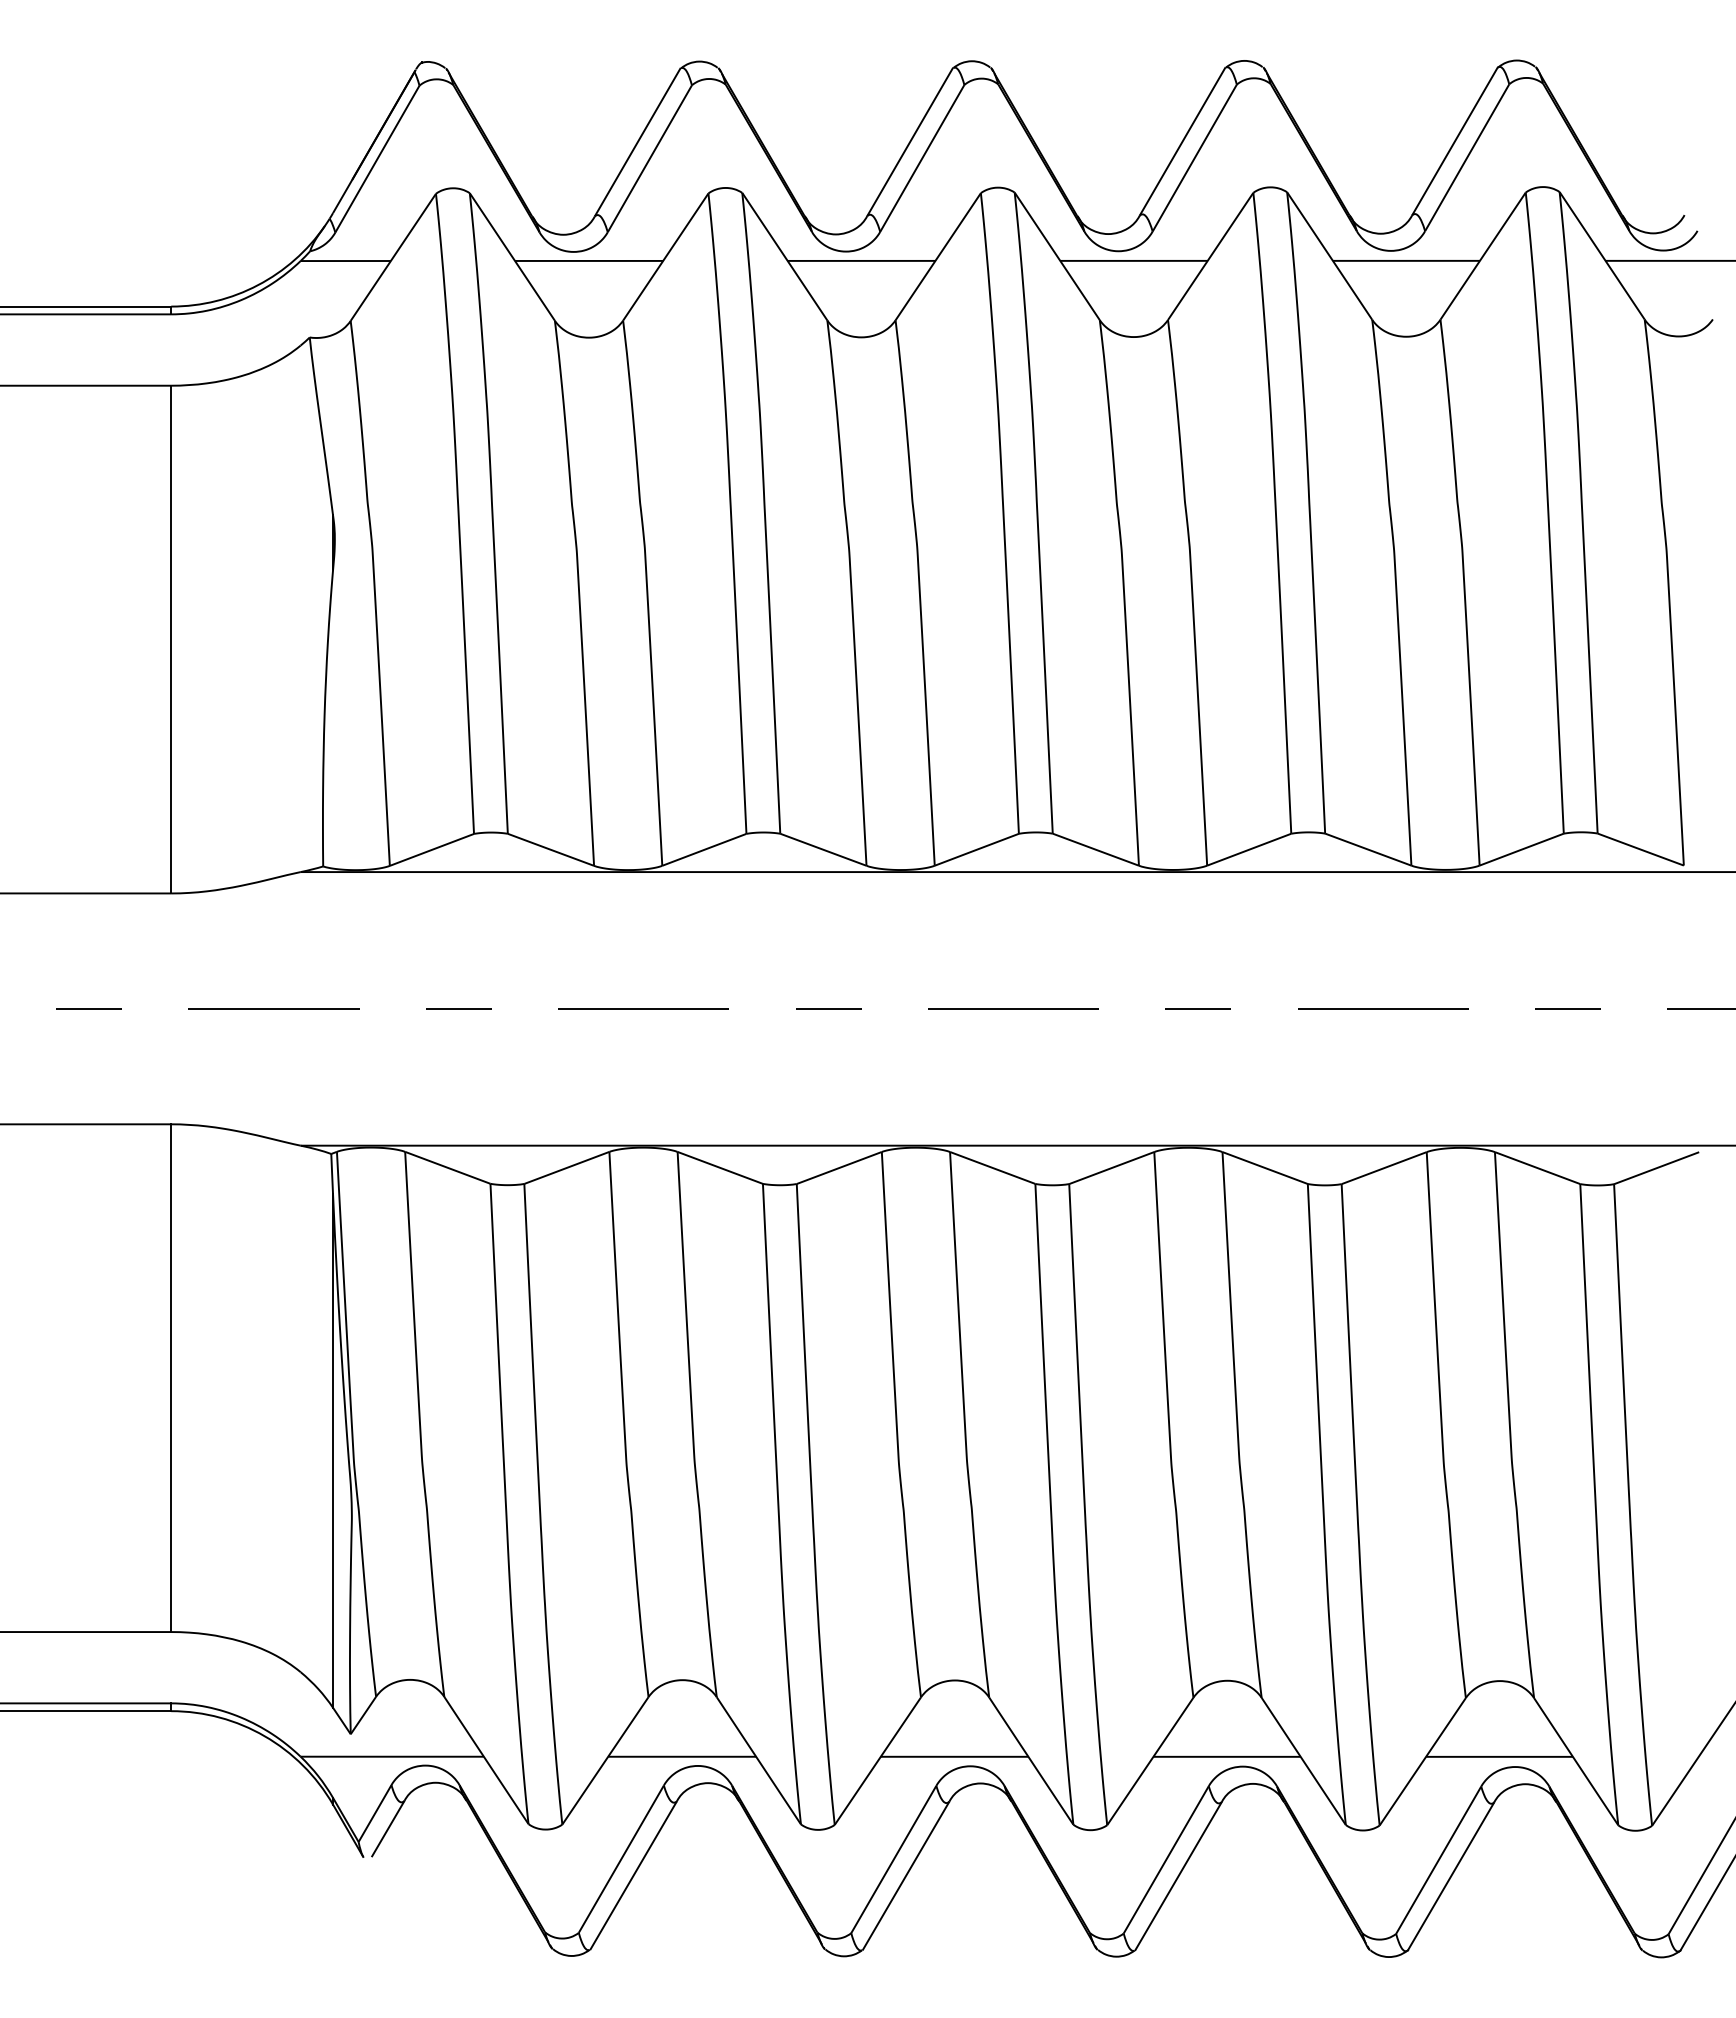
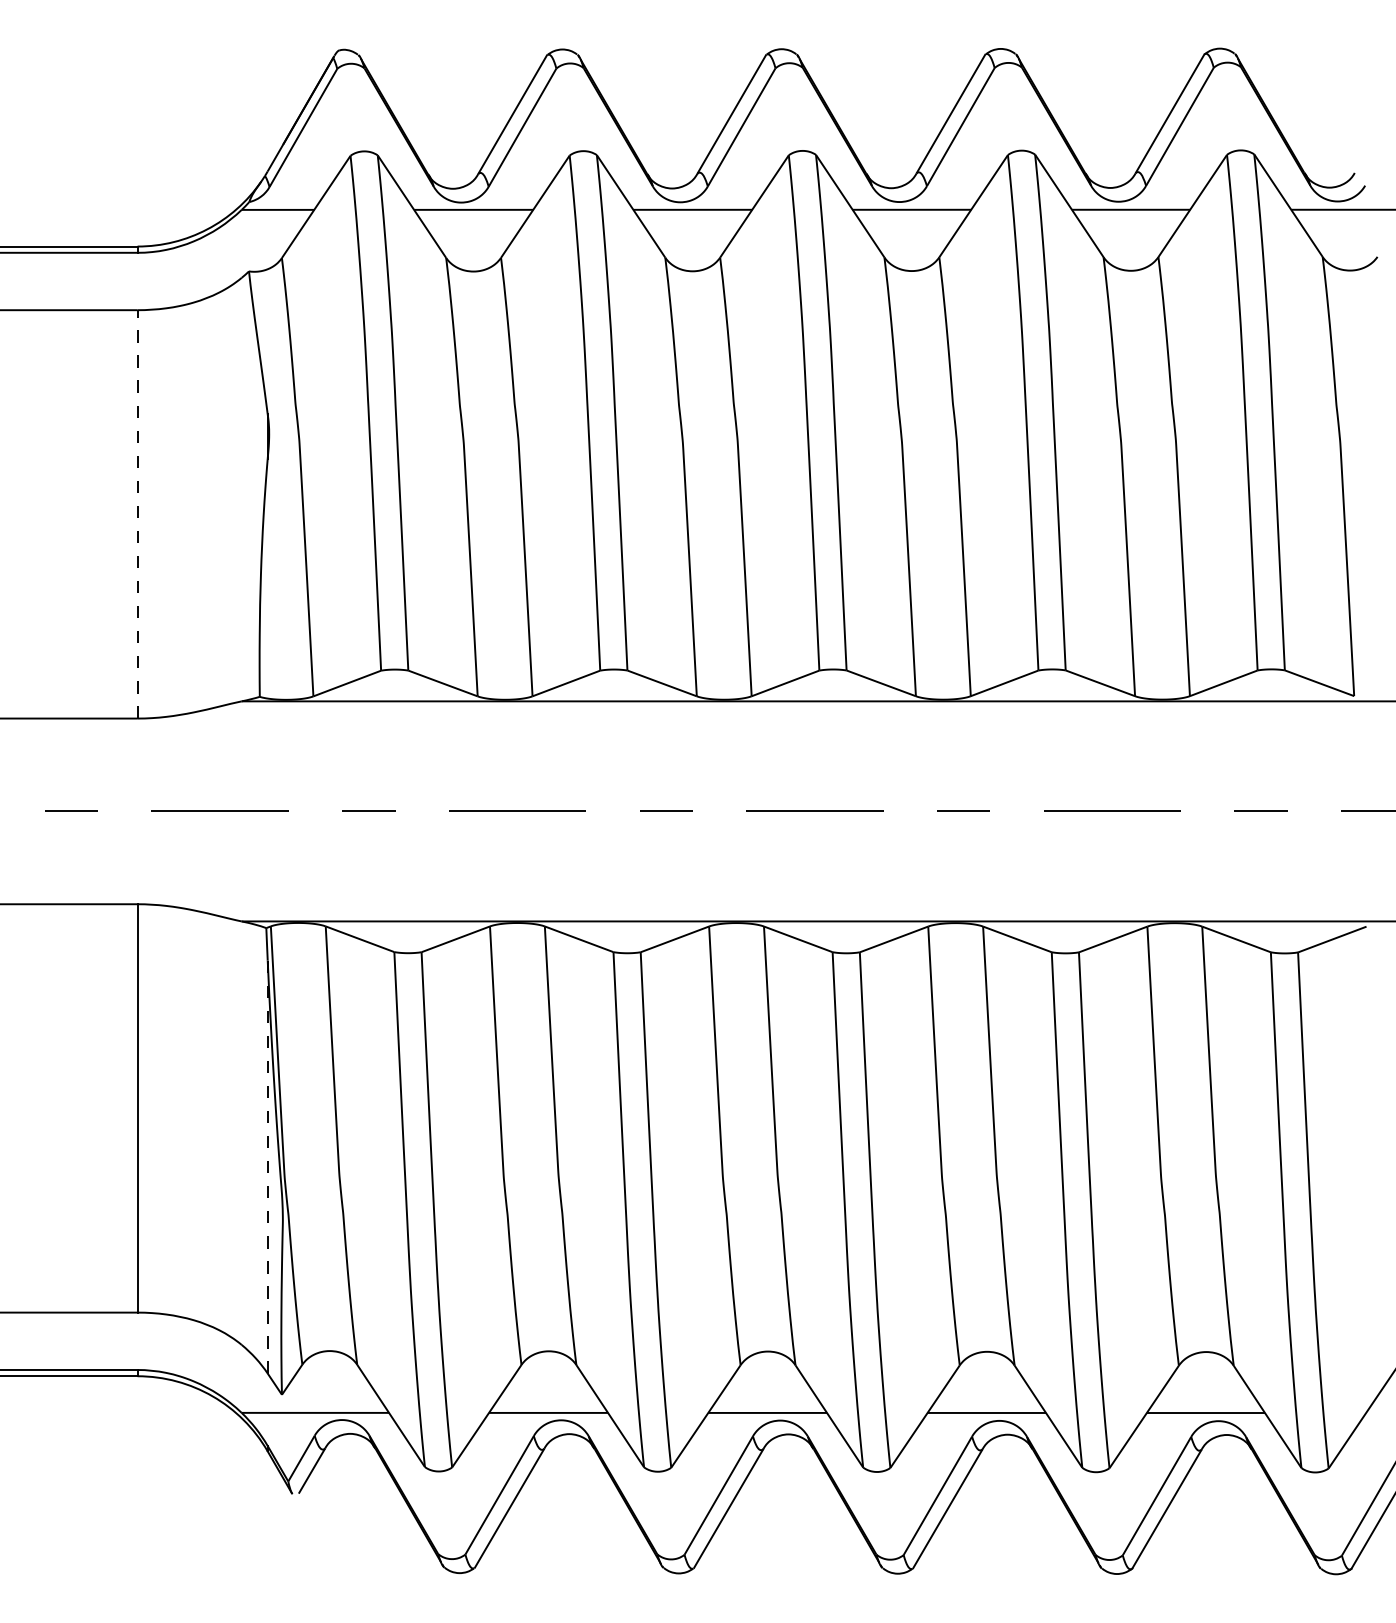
line: (171, 639) -> (137, 514), solid -> dashed
line: (333, 1451) -> (268, 1167), solid -> dashed

